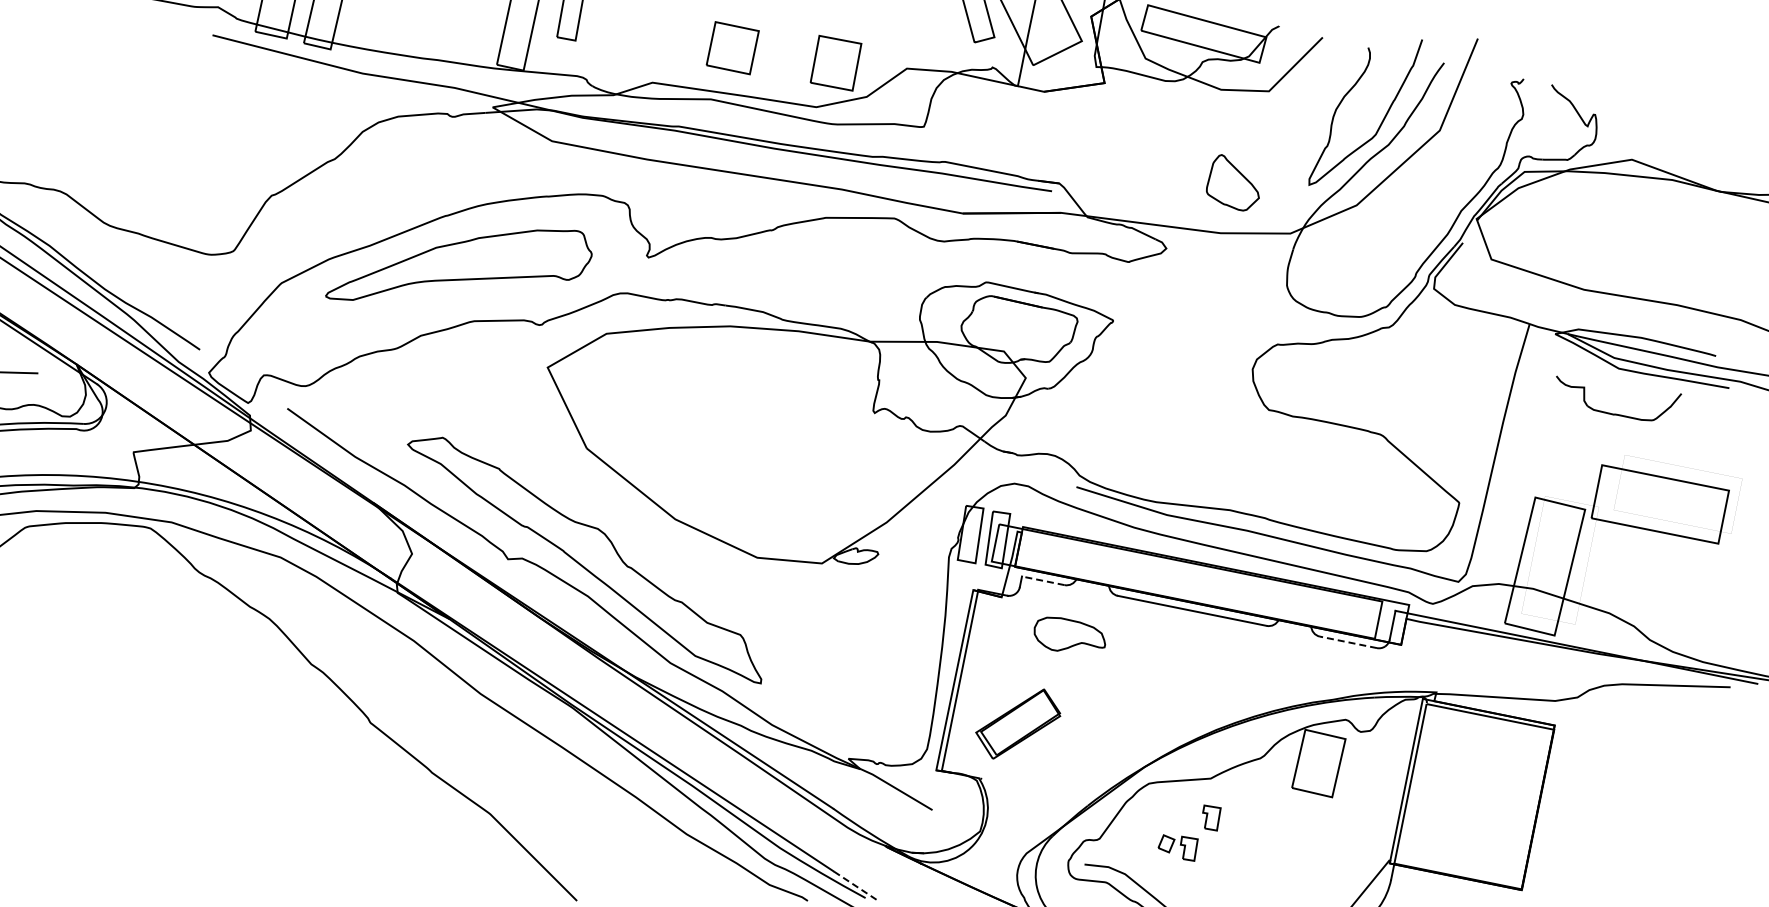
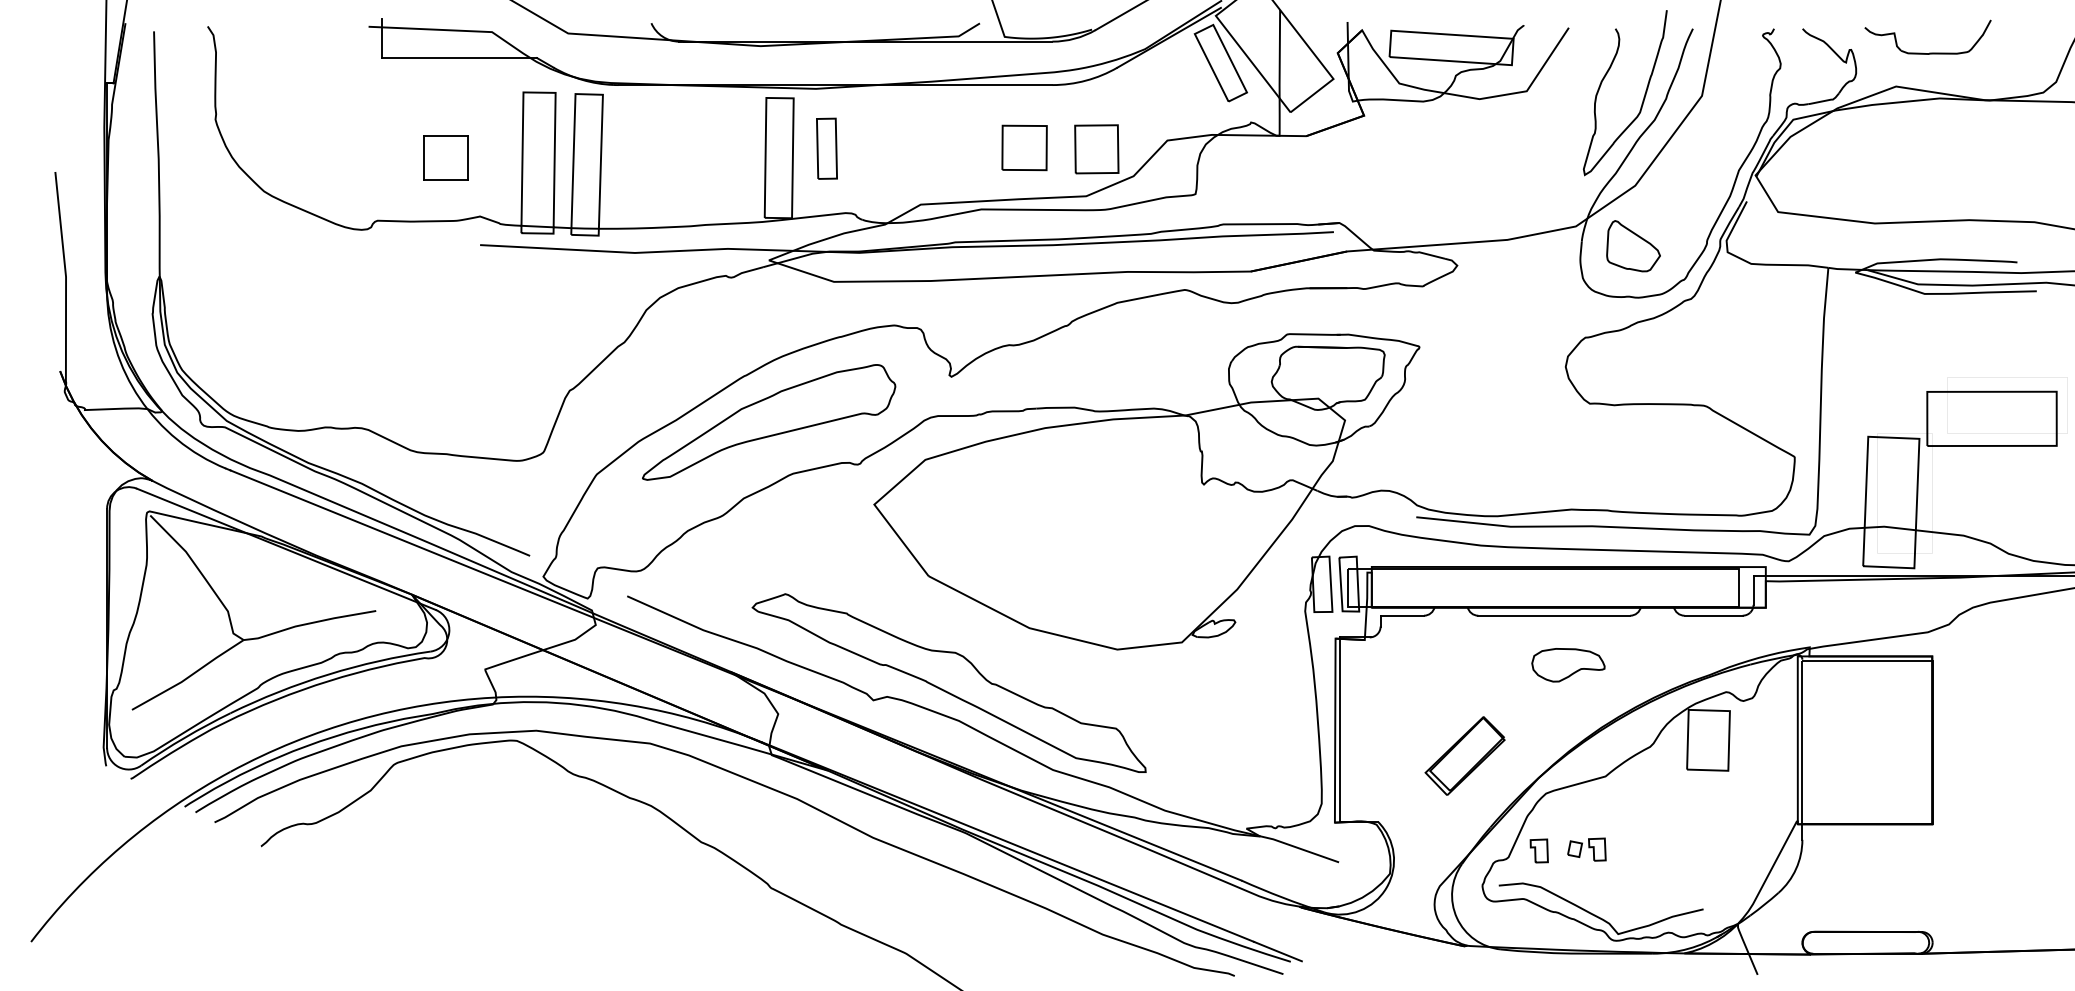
part: (732, 47) -> (1024, 147), moved
part: (1234, 183) -> (1633, 246), moved
part: (1614, 413) -> (1929, 52), moved
line: (1043, 580) -> (1402, 615), dashed -> solid
part: (1069, 636) -> (1568, 665), moved
line: (1348, 642) -> (1713, 615), dashed -> solid
part: (1017, 723) -> (1464, 755), moved
part: (1210, 817) -> (1538, 850), moved
line: (854, 885) -> (1277, 951), dashed -> solid

